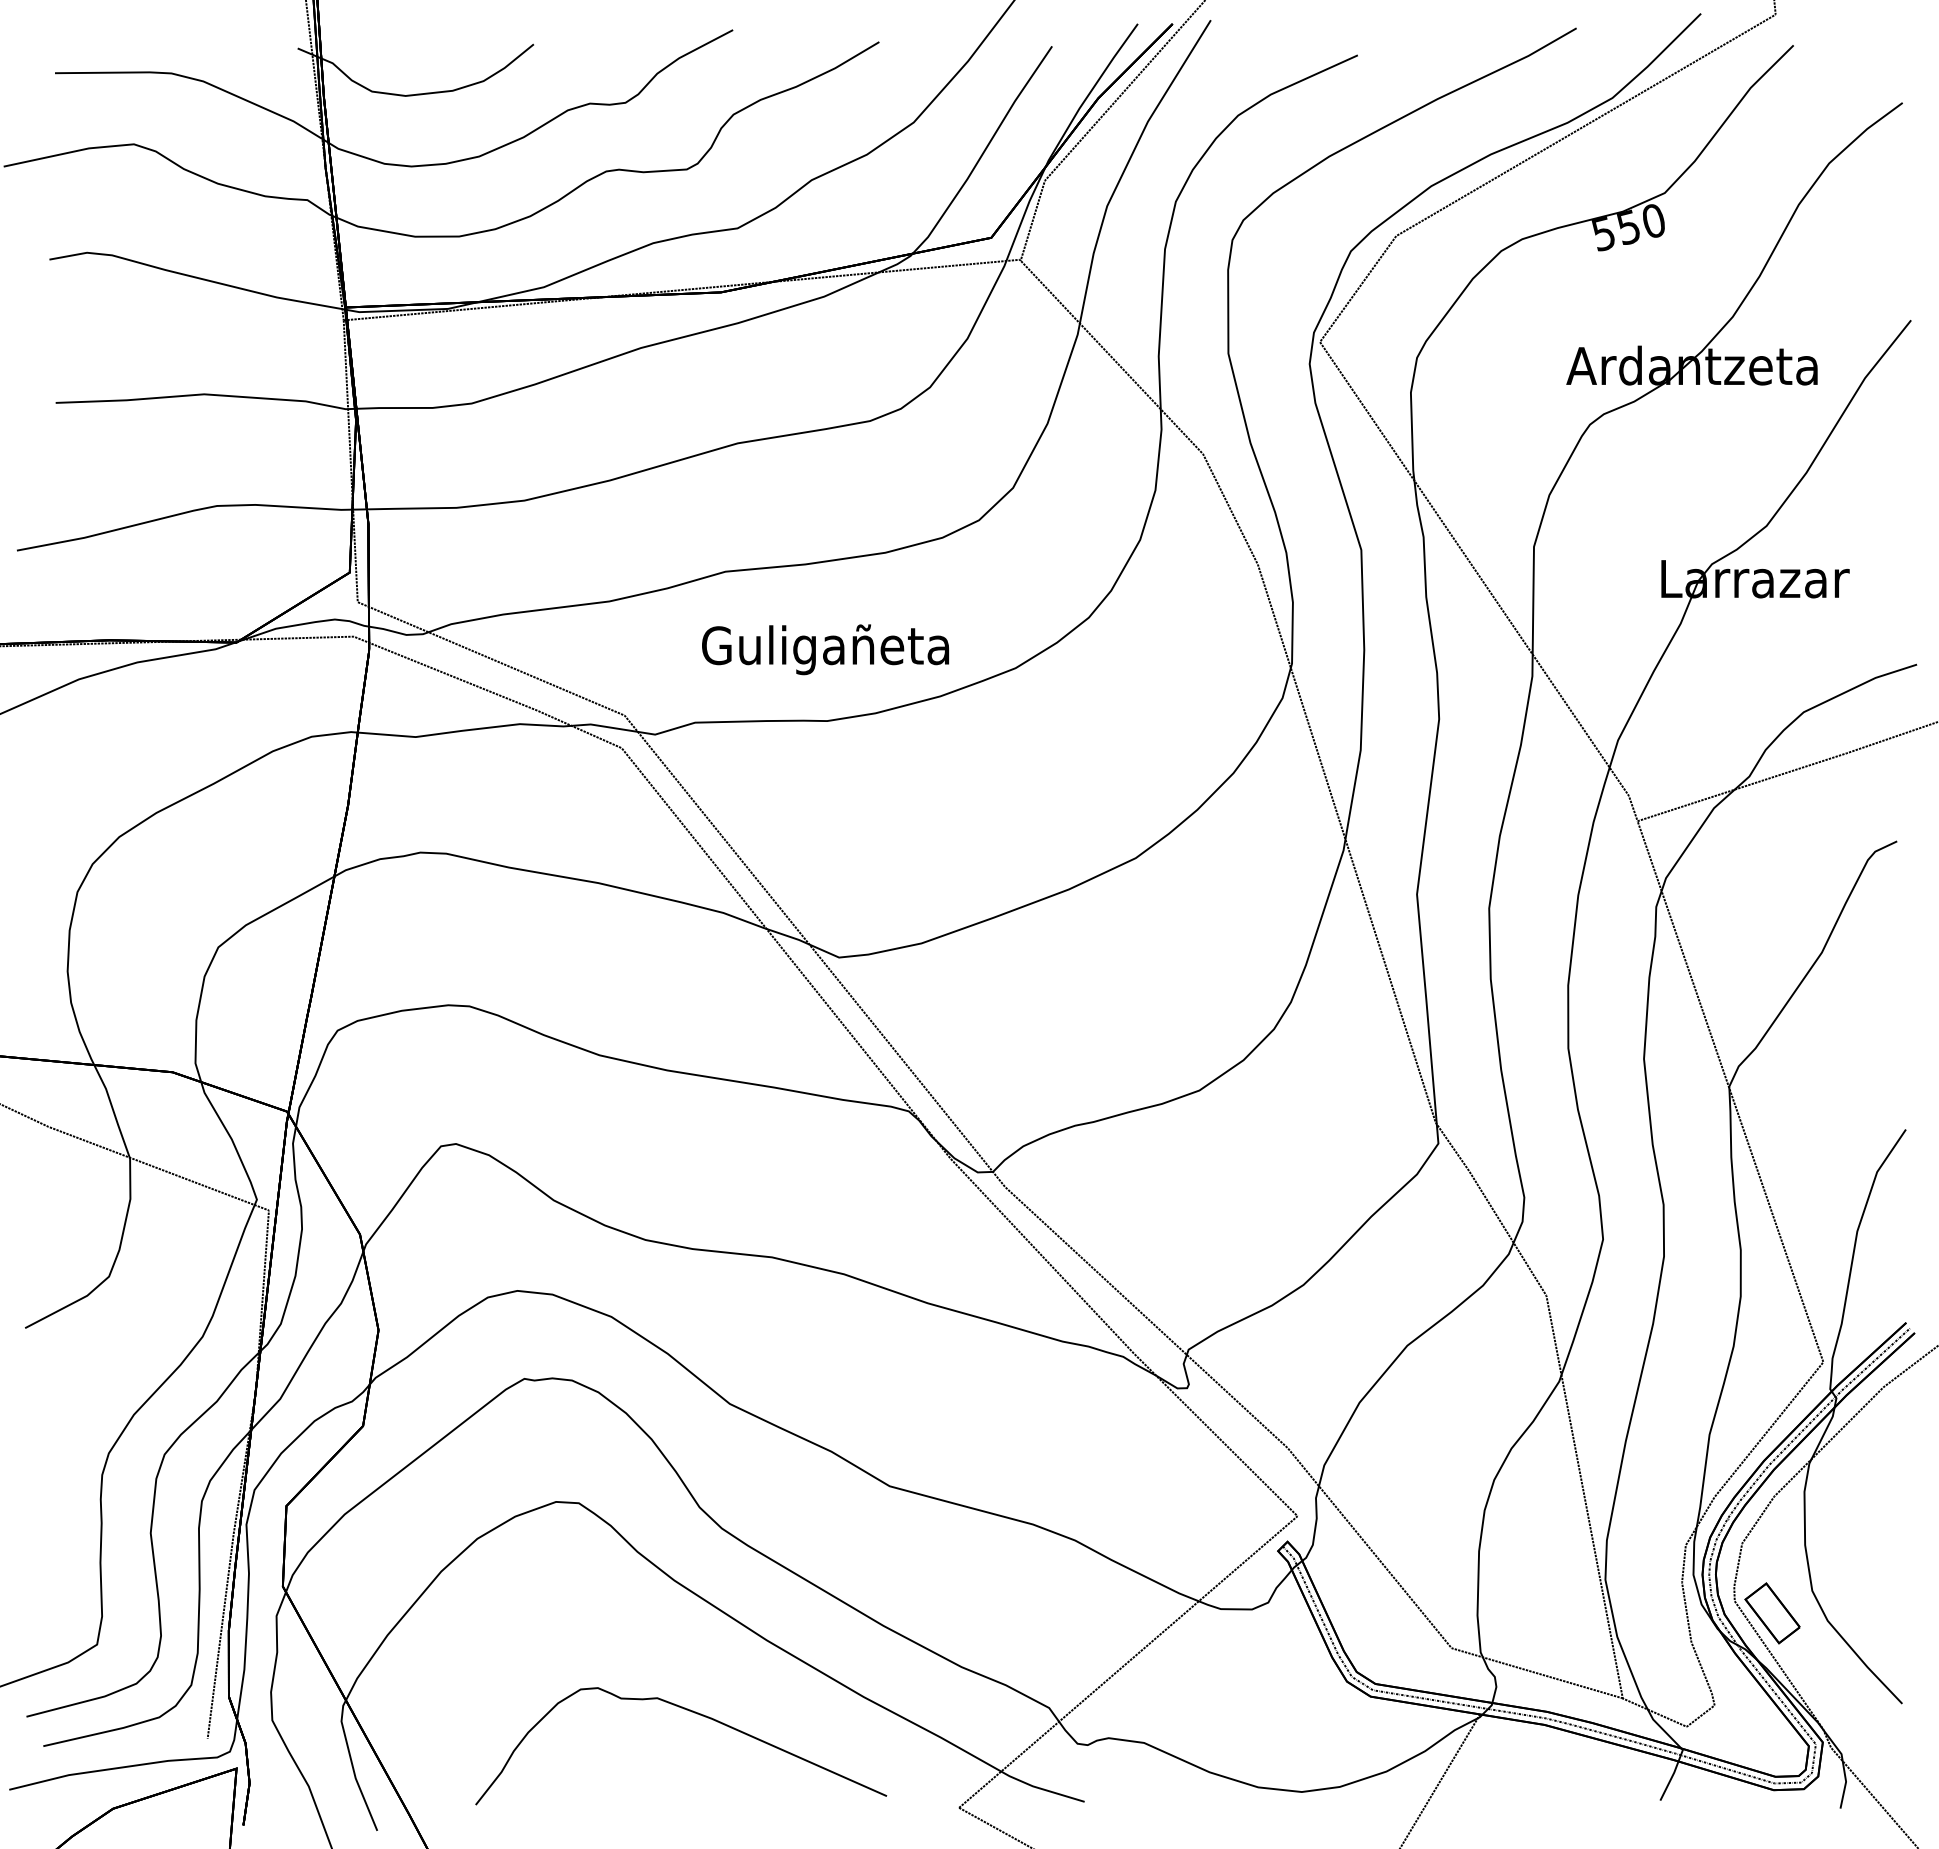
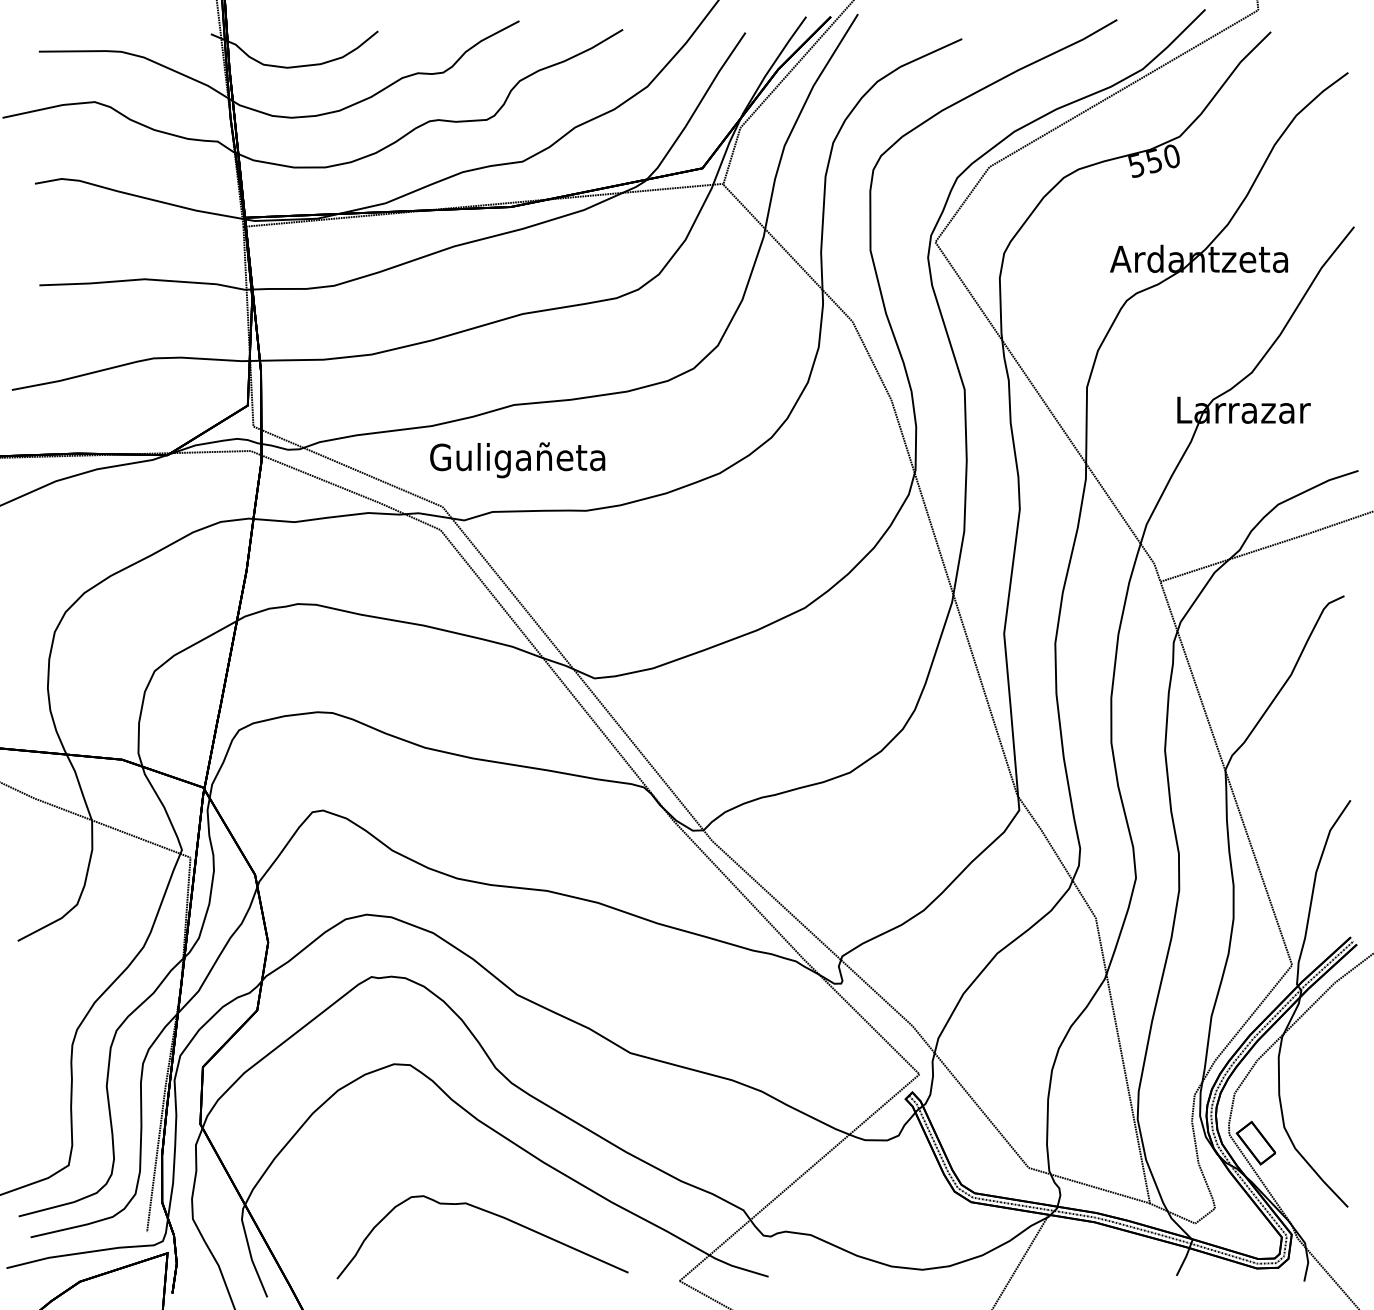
text: (825, 649) -> (517, 460), moved

